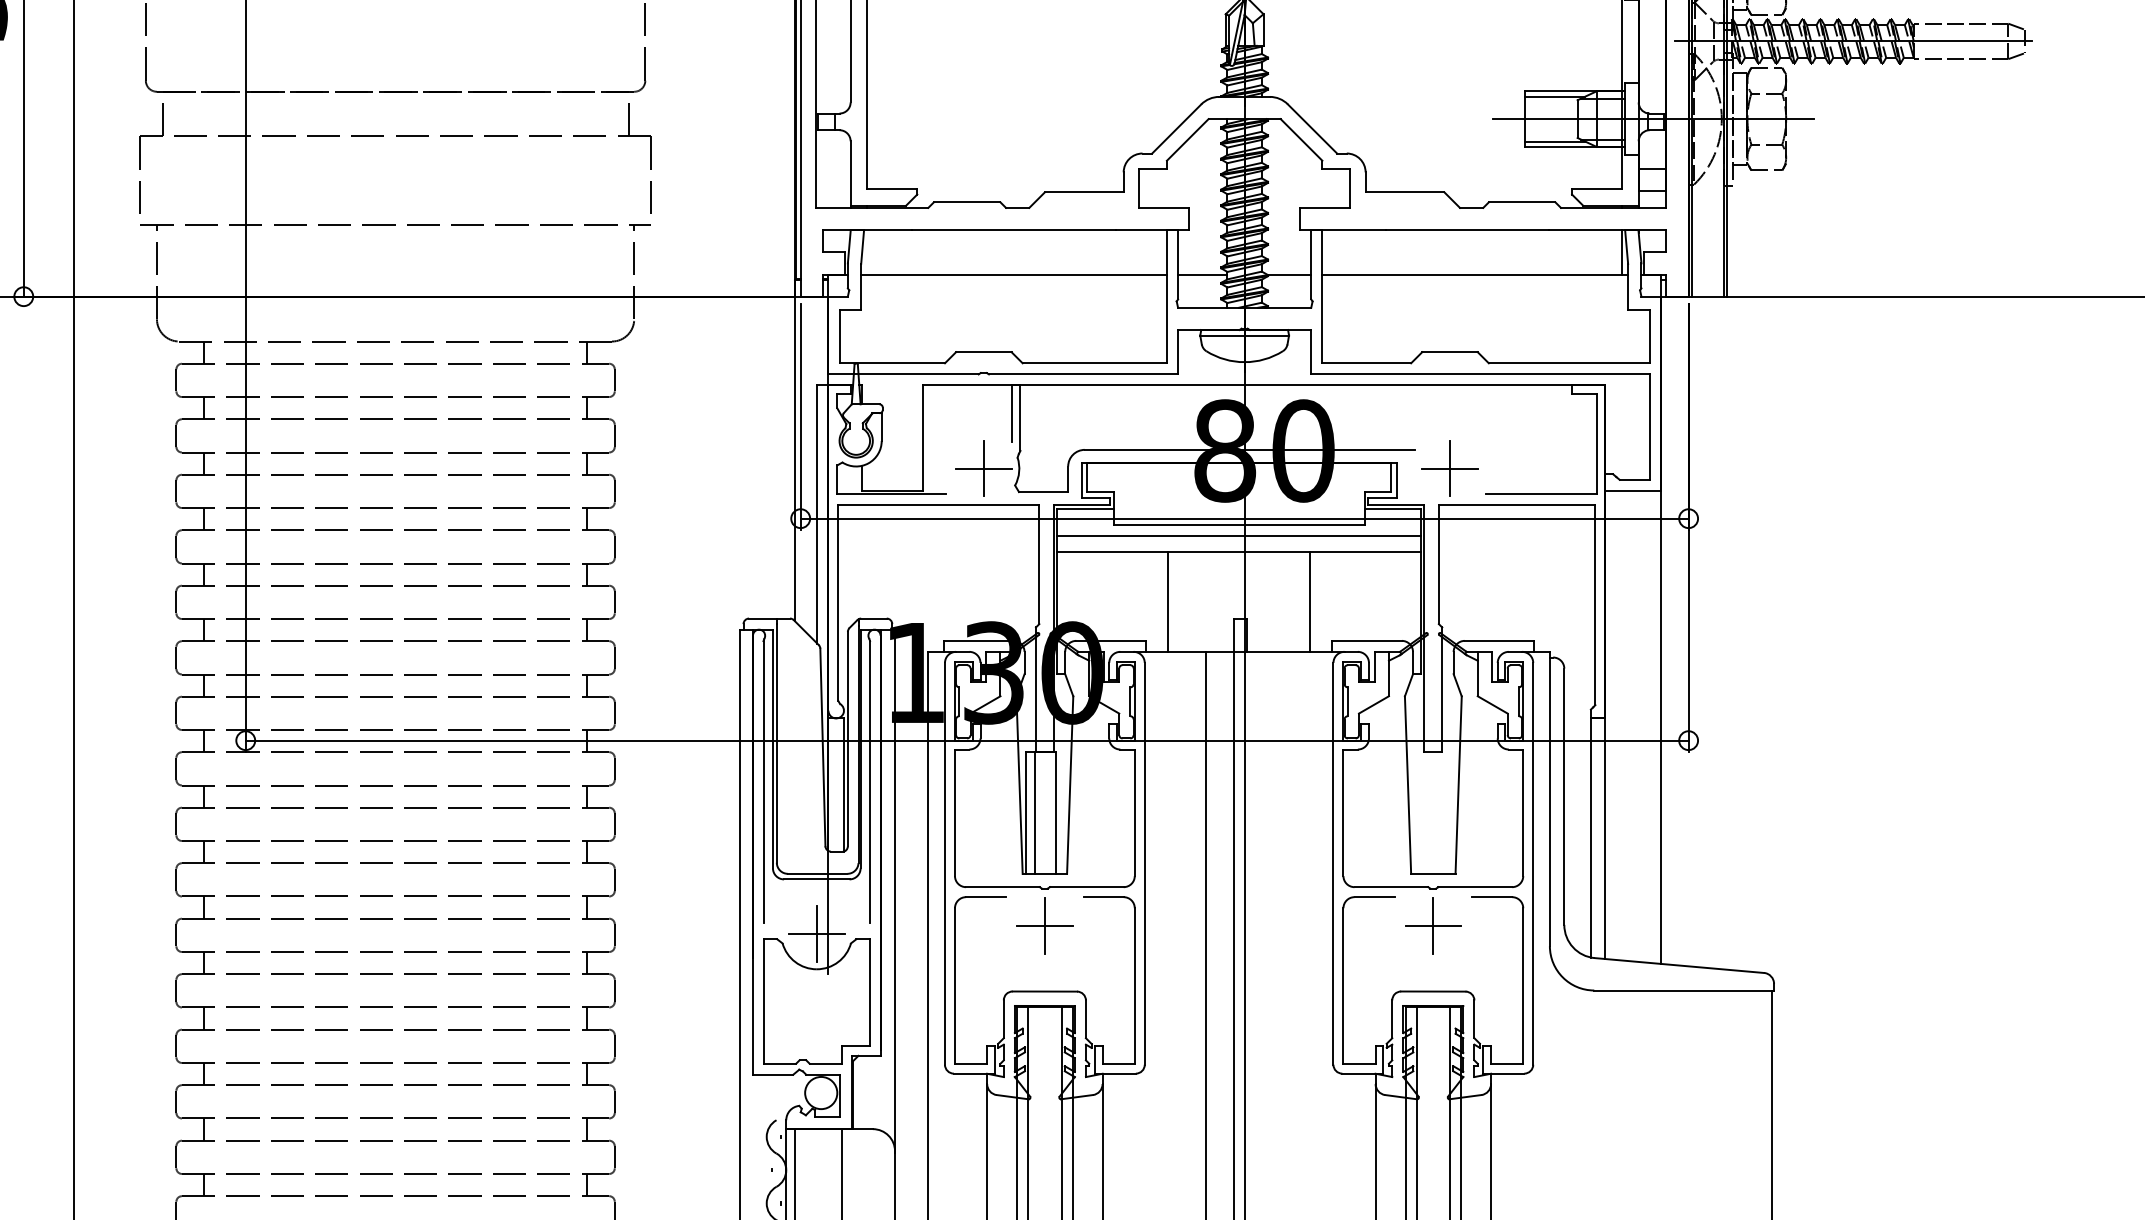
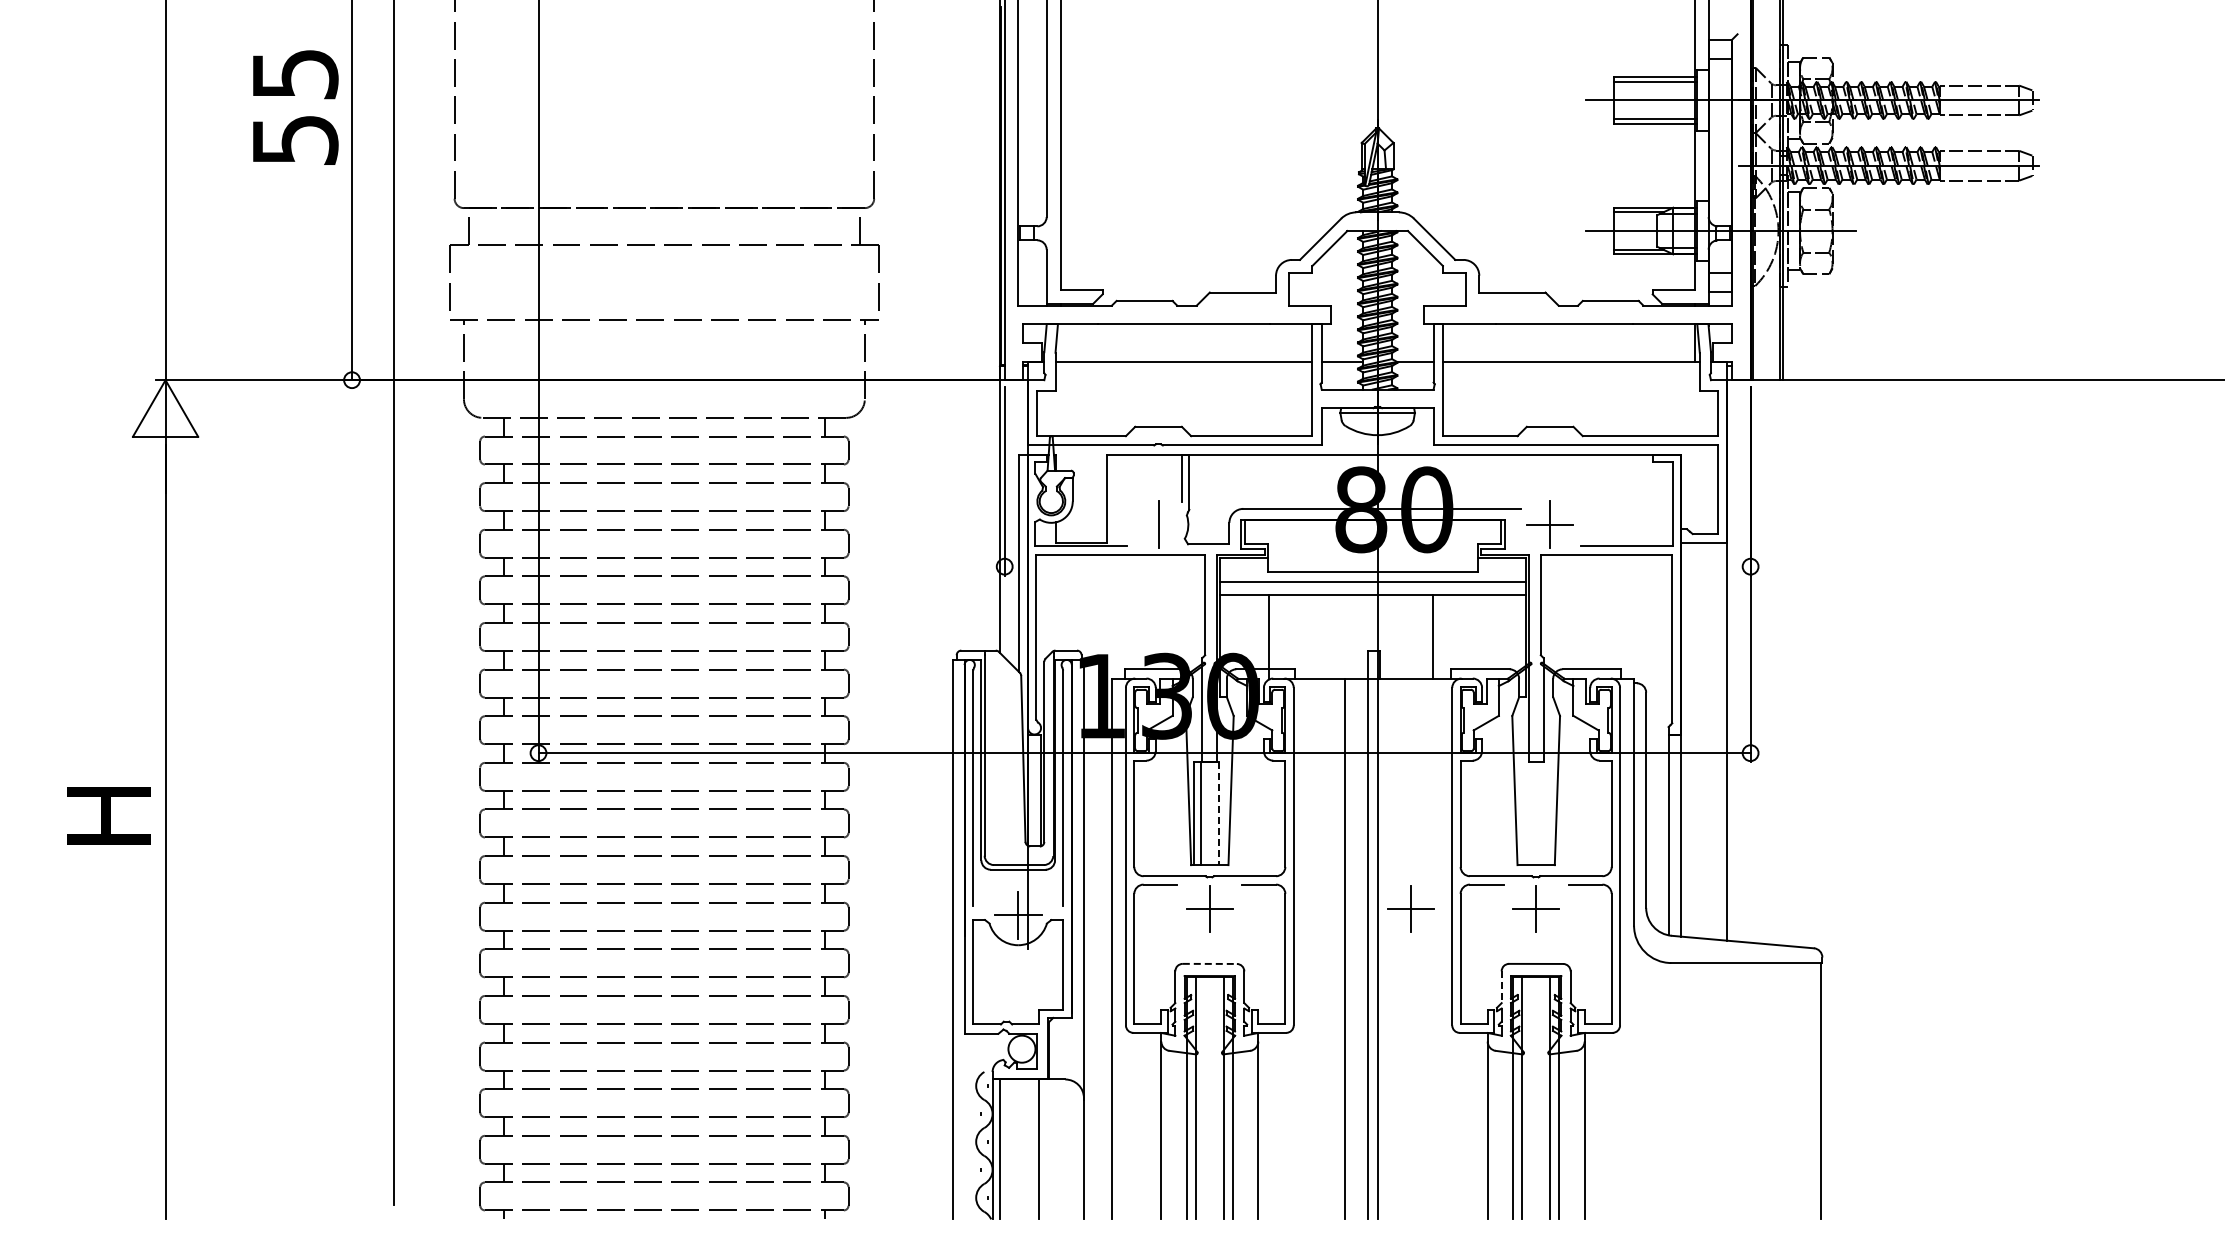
line: (983, 468) -> (1158, 524), removed
line: (1244, 518) -> (1377, 566), removed
line: (1168, 601) -> (1269, 636), moved
line: (1056, 813) -> (1219, 814), solid -> dashed
part: (1283, 925) -> (1410, 908), added
line: (1045, 991) -> (1210, 963), solid -> dashed
line: (1392, 1019) -> (1501, 987), solid -> dashed

